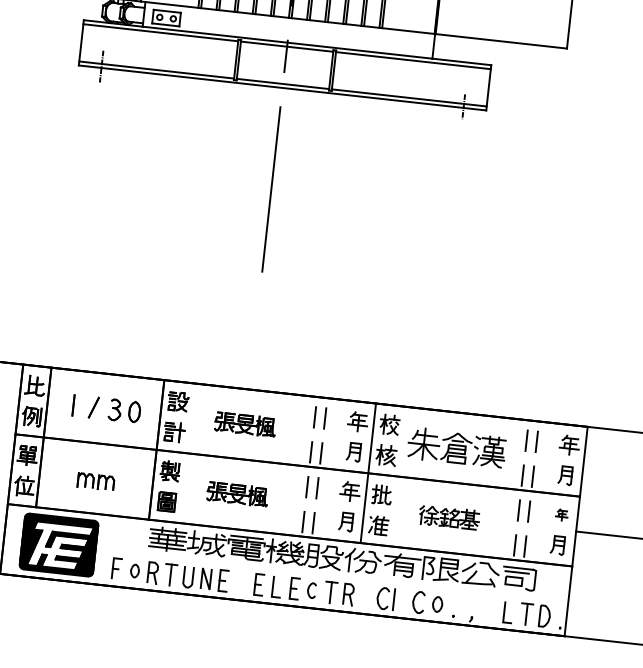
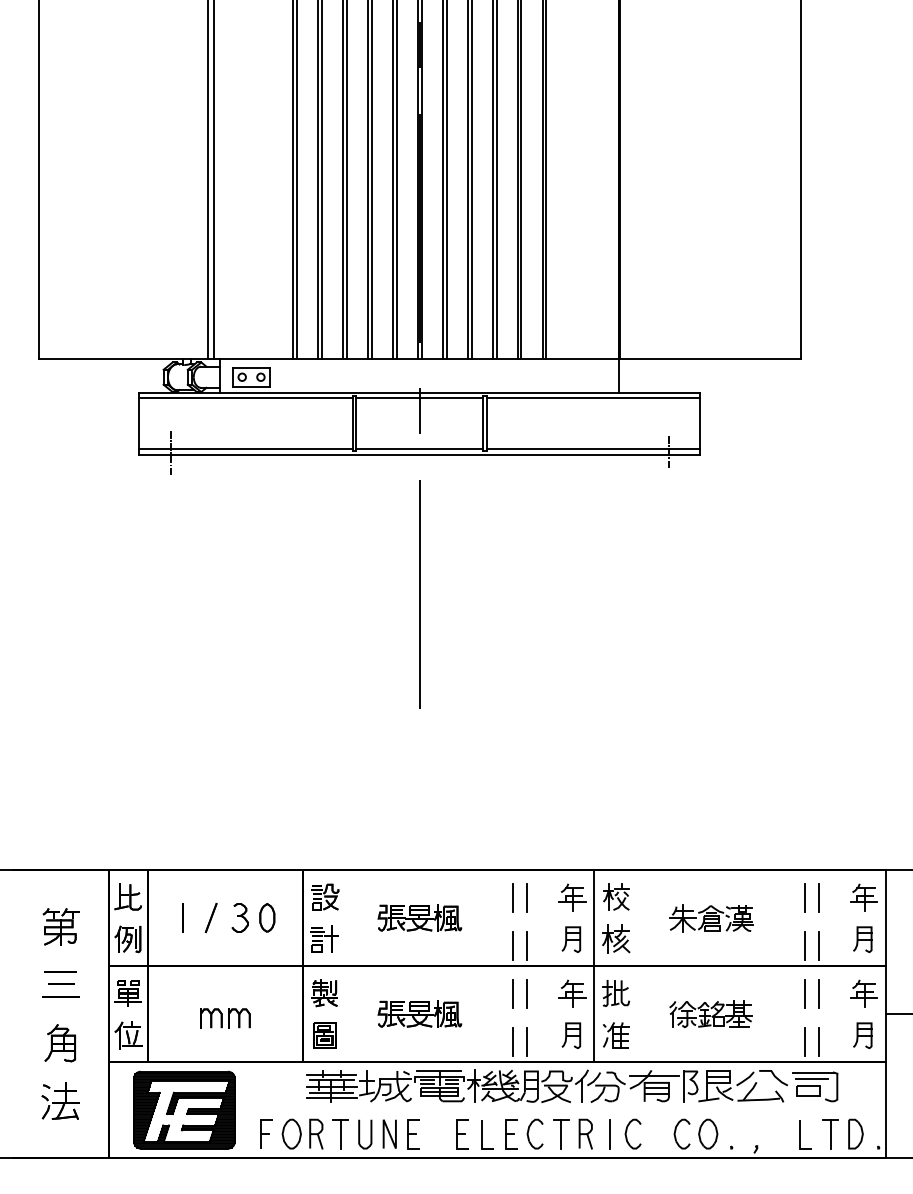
part: (457, 448) -> (711, 918), size x0.62
part: (561, 514) -> (863, 993), size x1.67
part: (134, 570) -> (291, 1133), size x1.67
part: (311, 590) -> (534, 1133), size x1.43
line: (393, 599) -> (609, 1134), moved
part: (437, 604) -> (708, 1133), size x1.43

